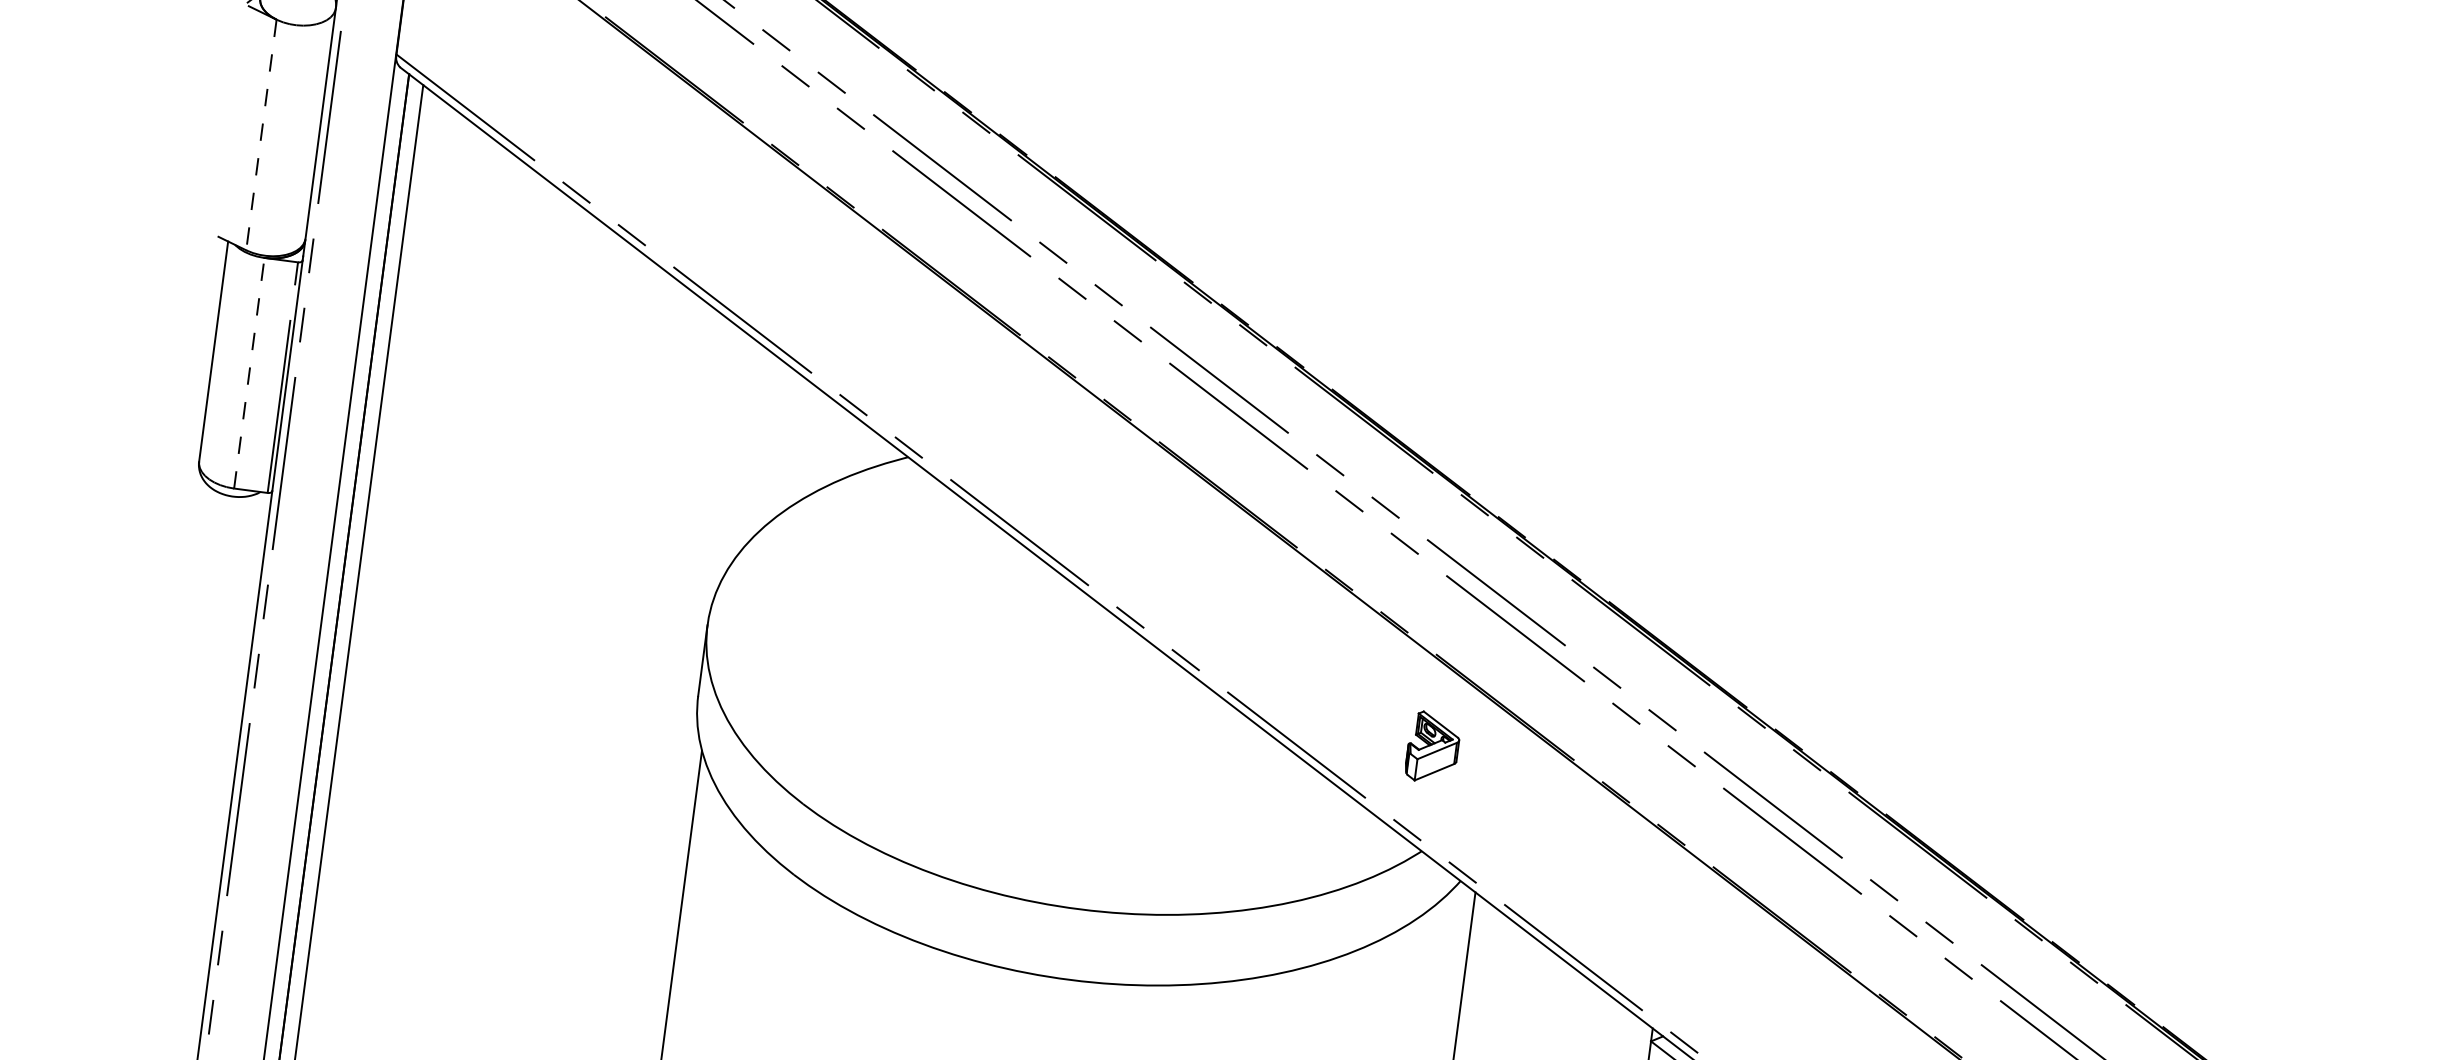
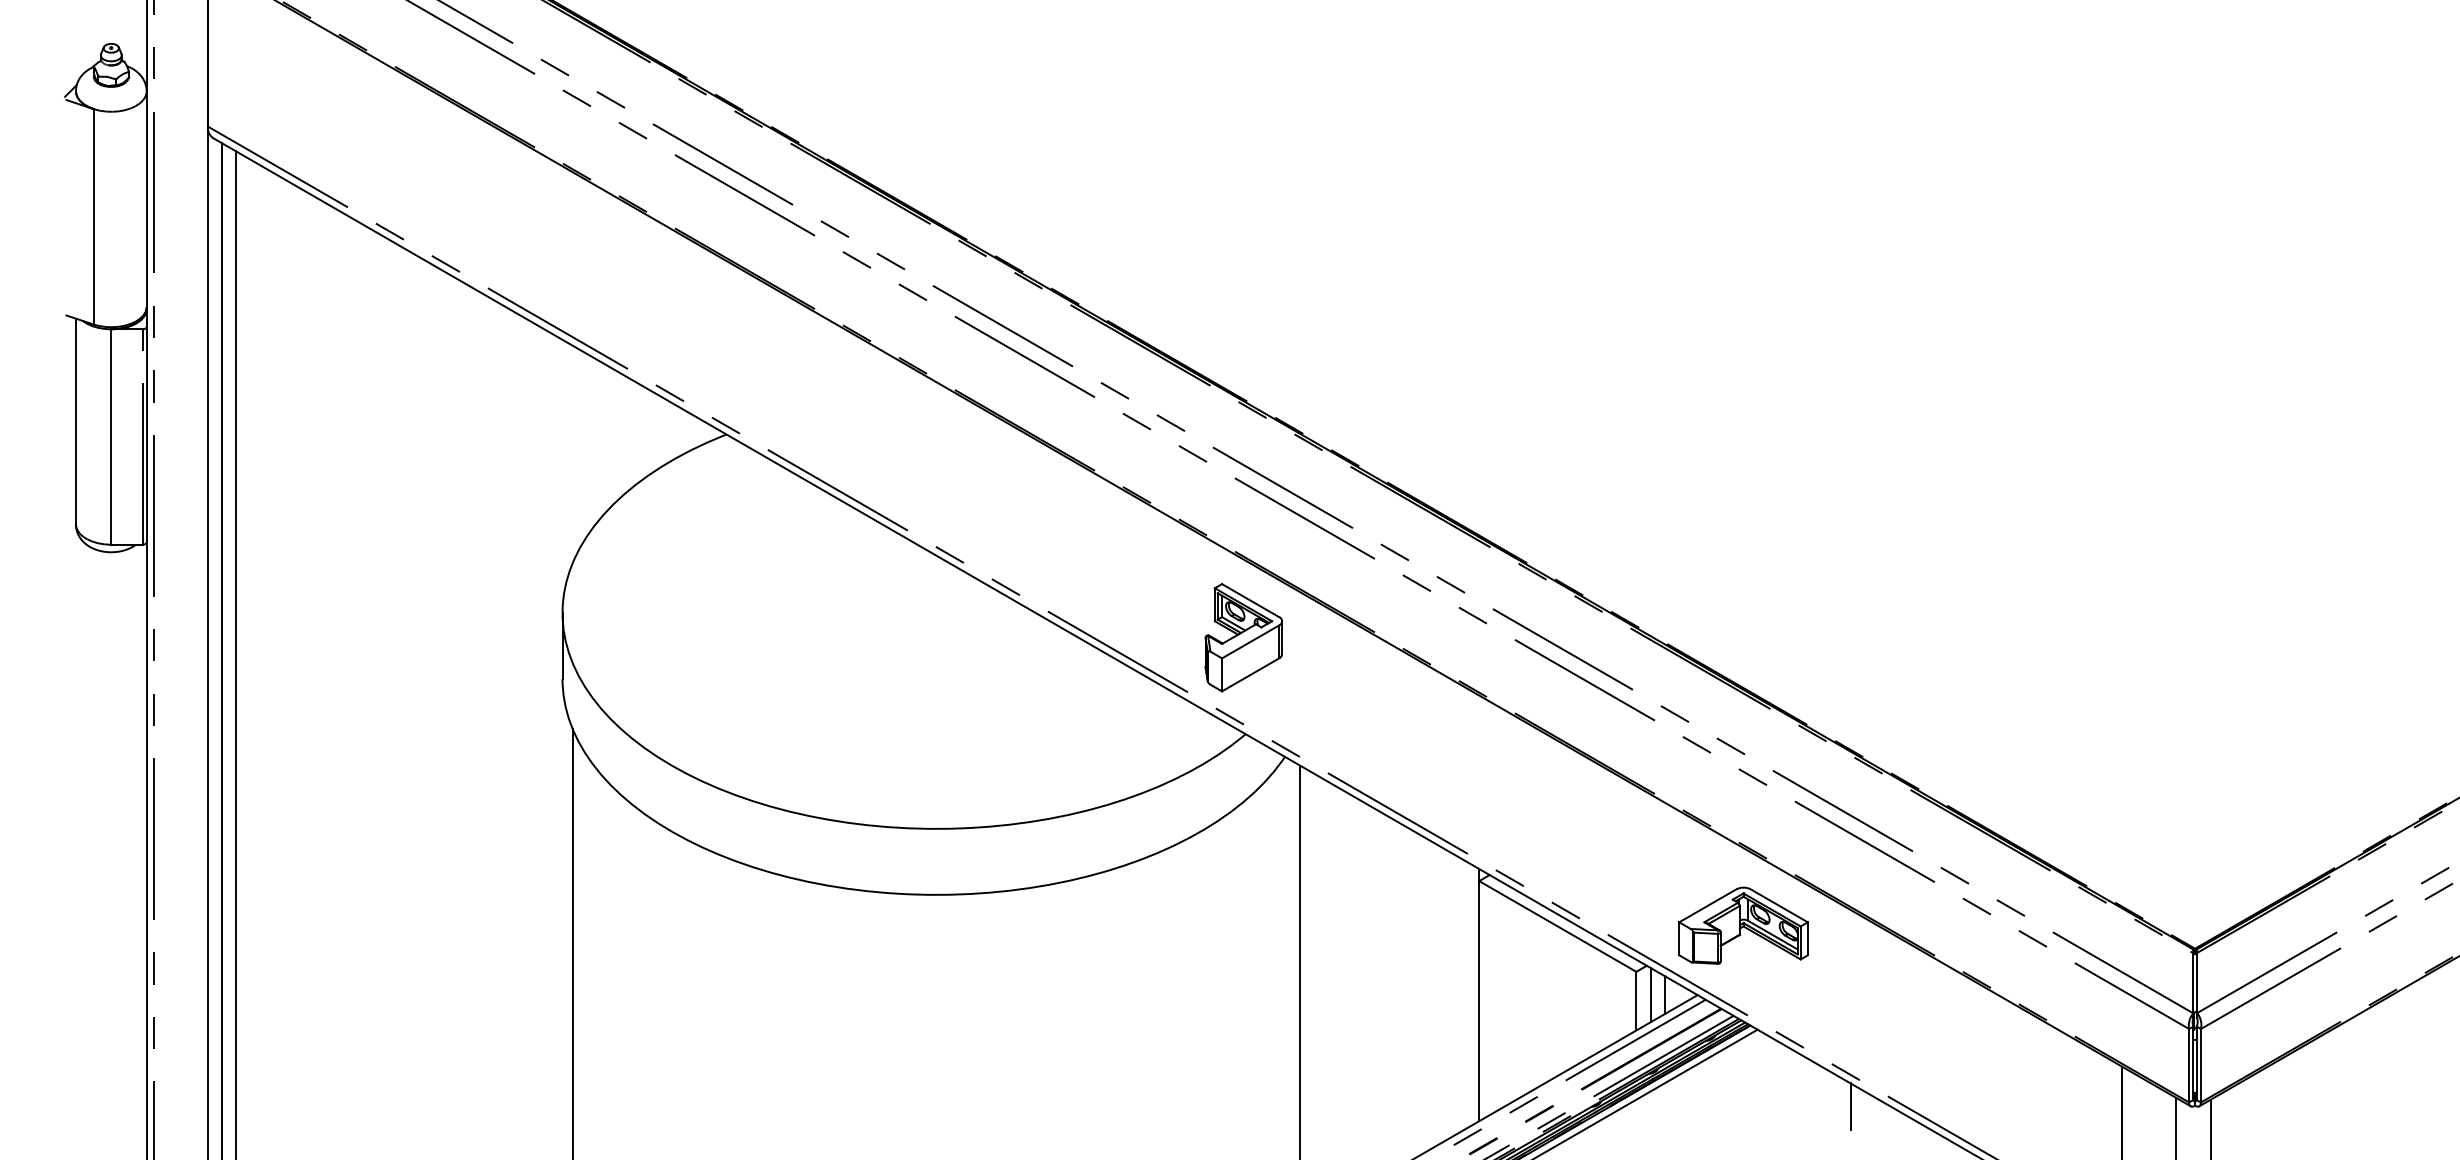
line: (261, 134) -> (93, 216), dashed -> solid
line: (249, 373) -> (111, 437), dashed -> solid
part: (1433, 747) -> (1243, 637), size x1.67

